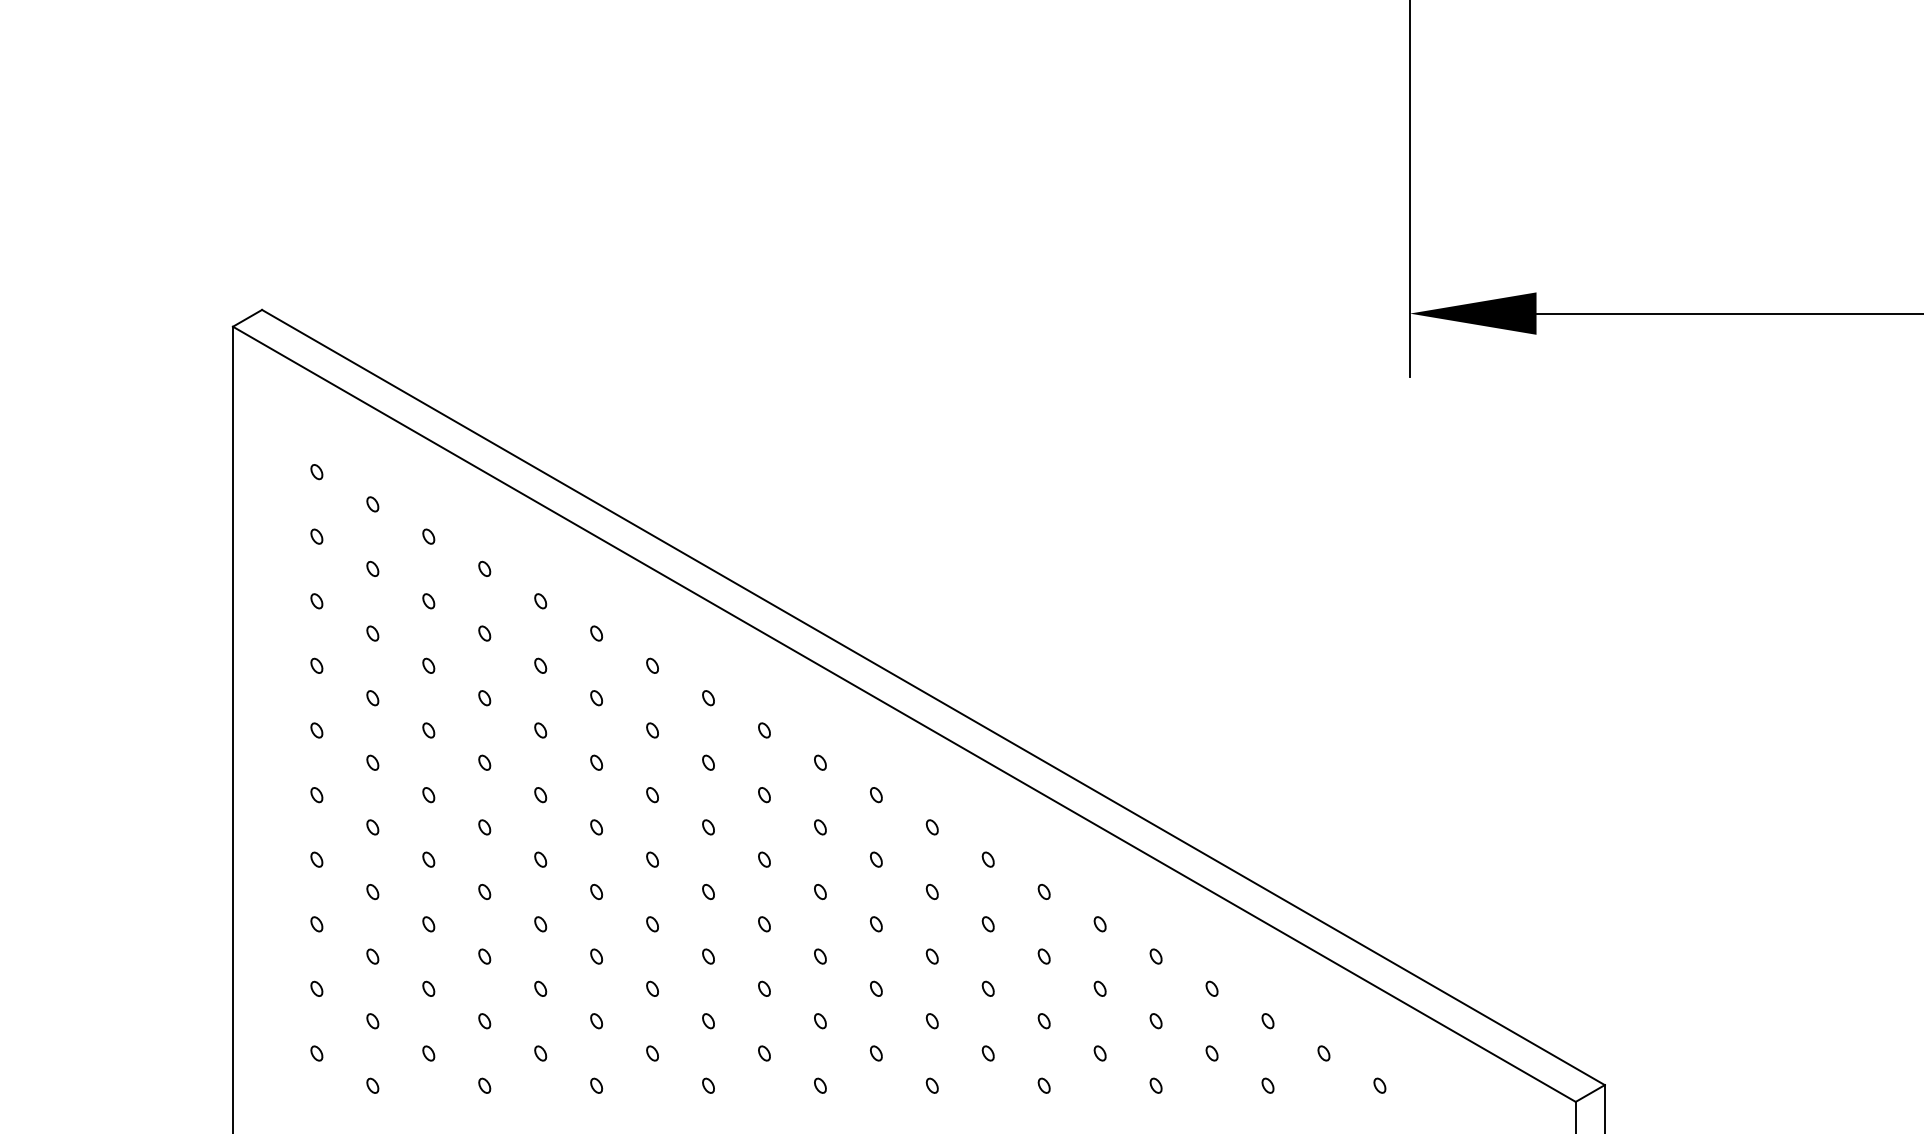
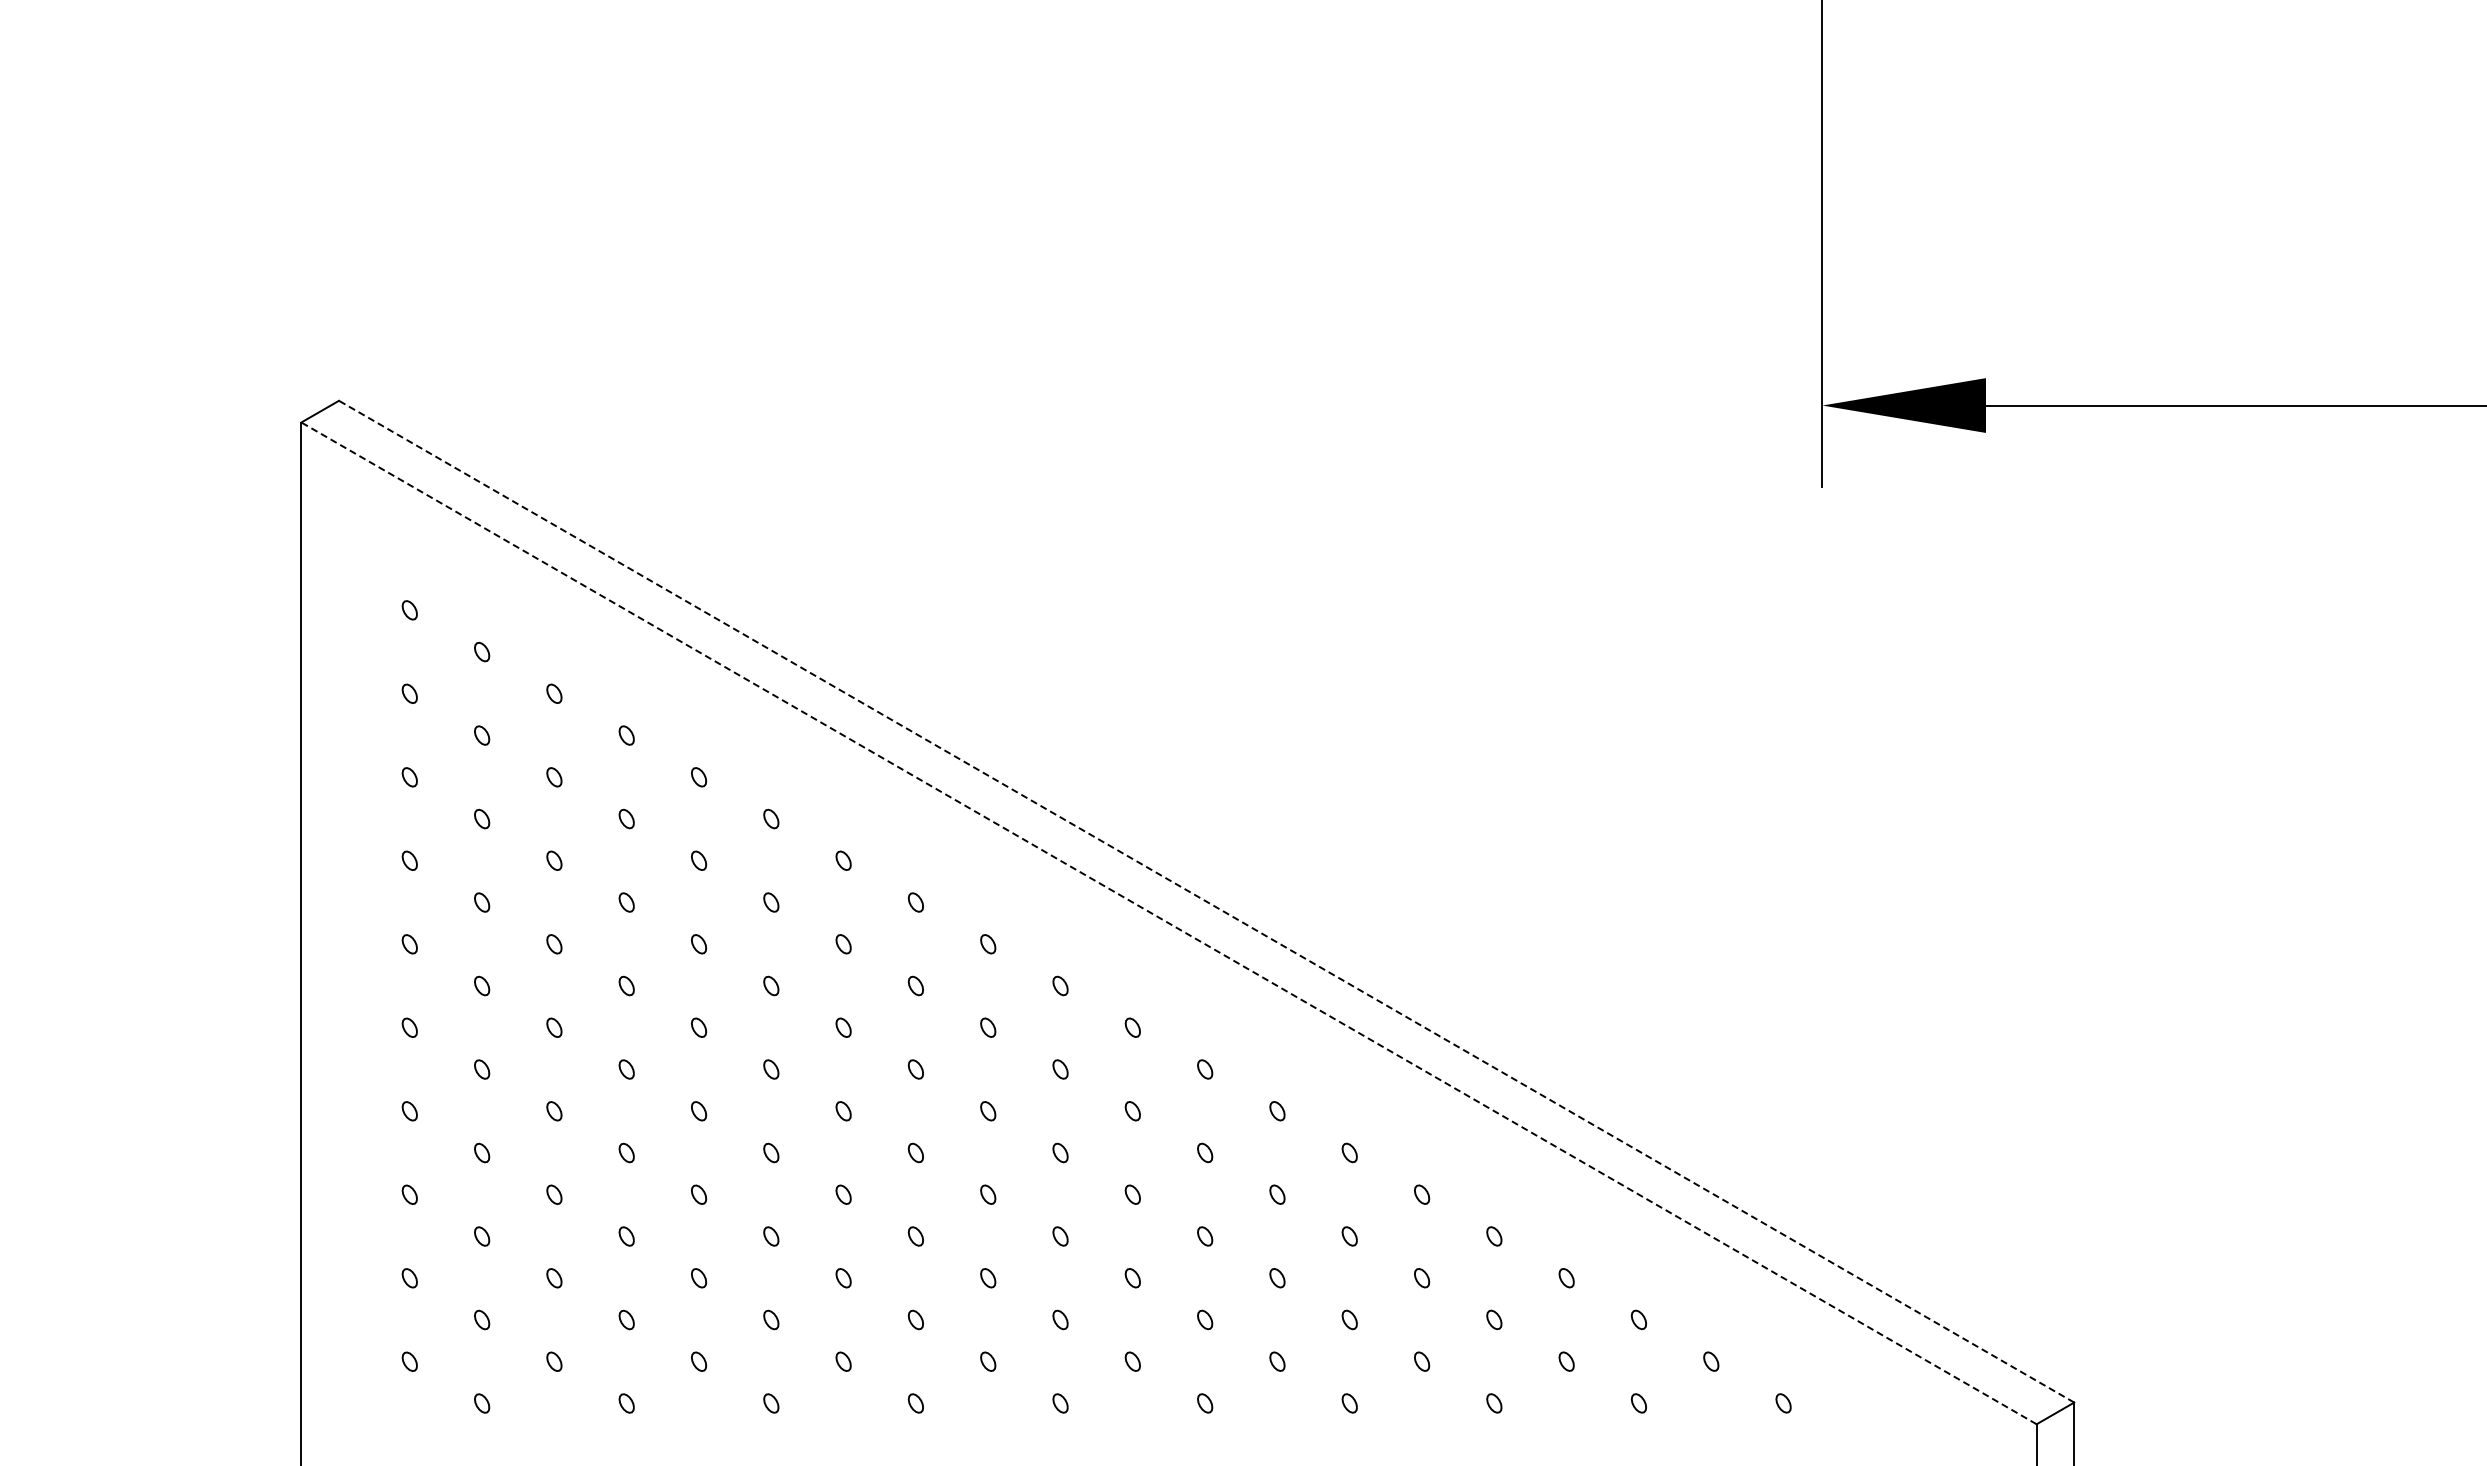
line: (933, 697) -> (1206, 901), solid -> dashed
line: (904, 714) -> (1169, 923), solid -> dashed

